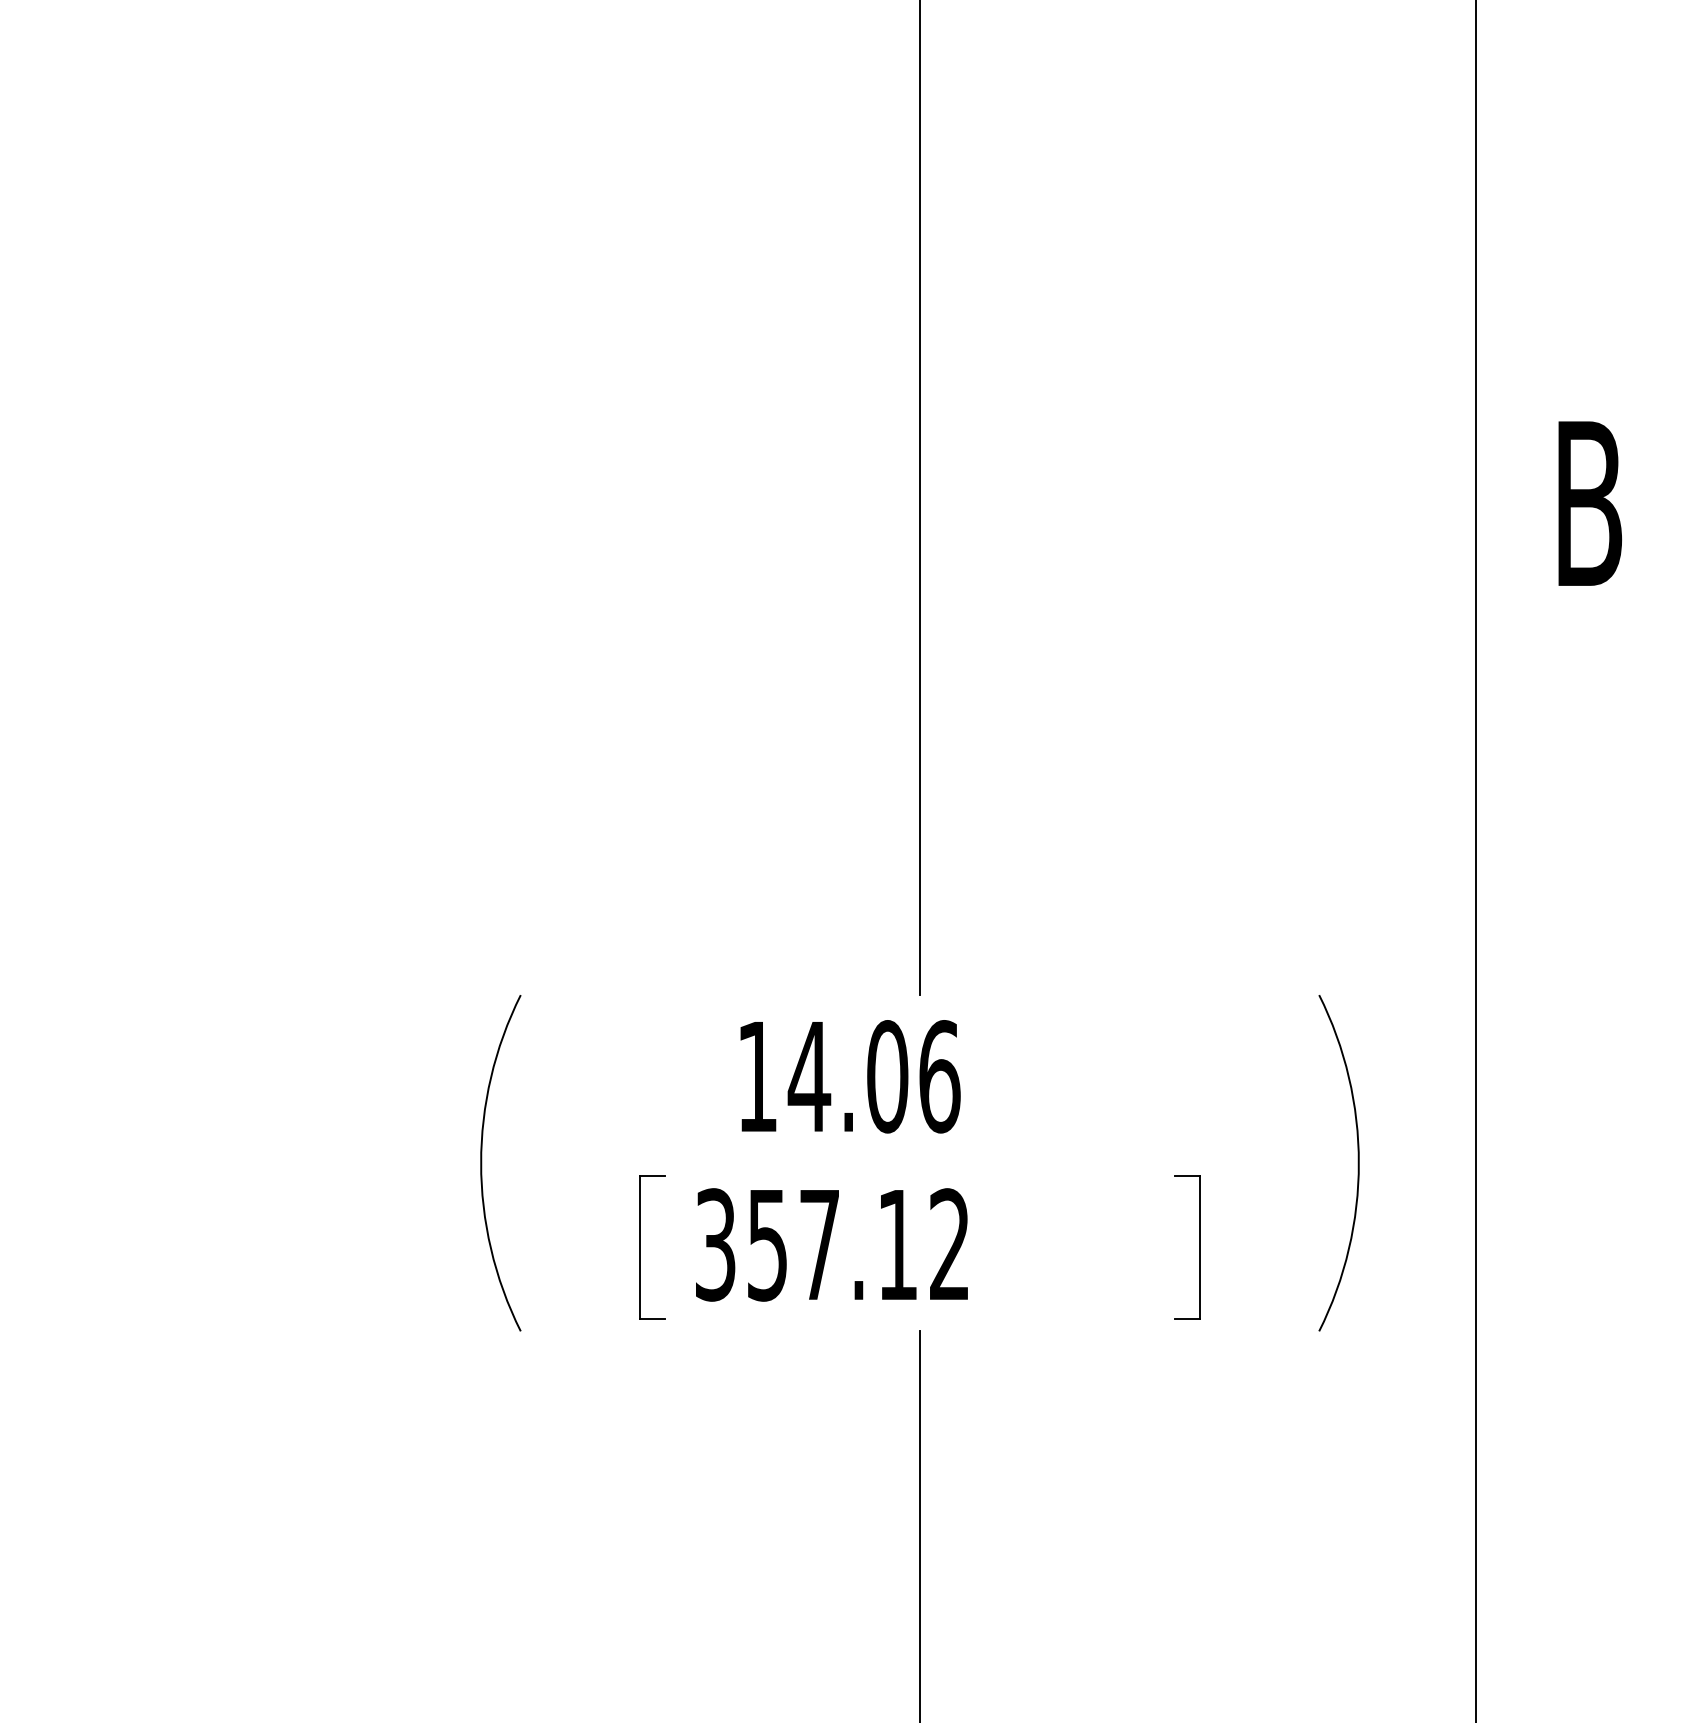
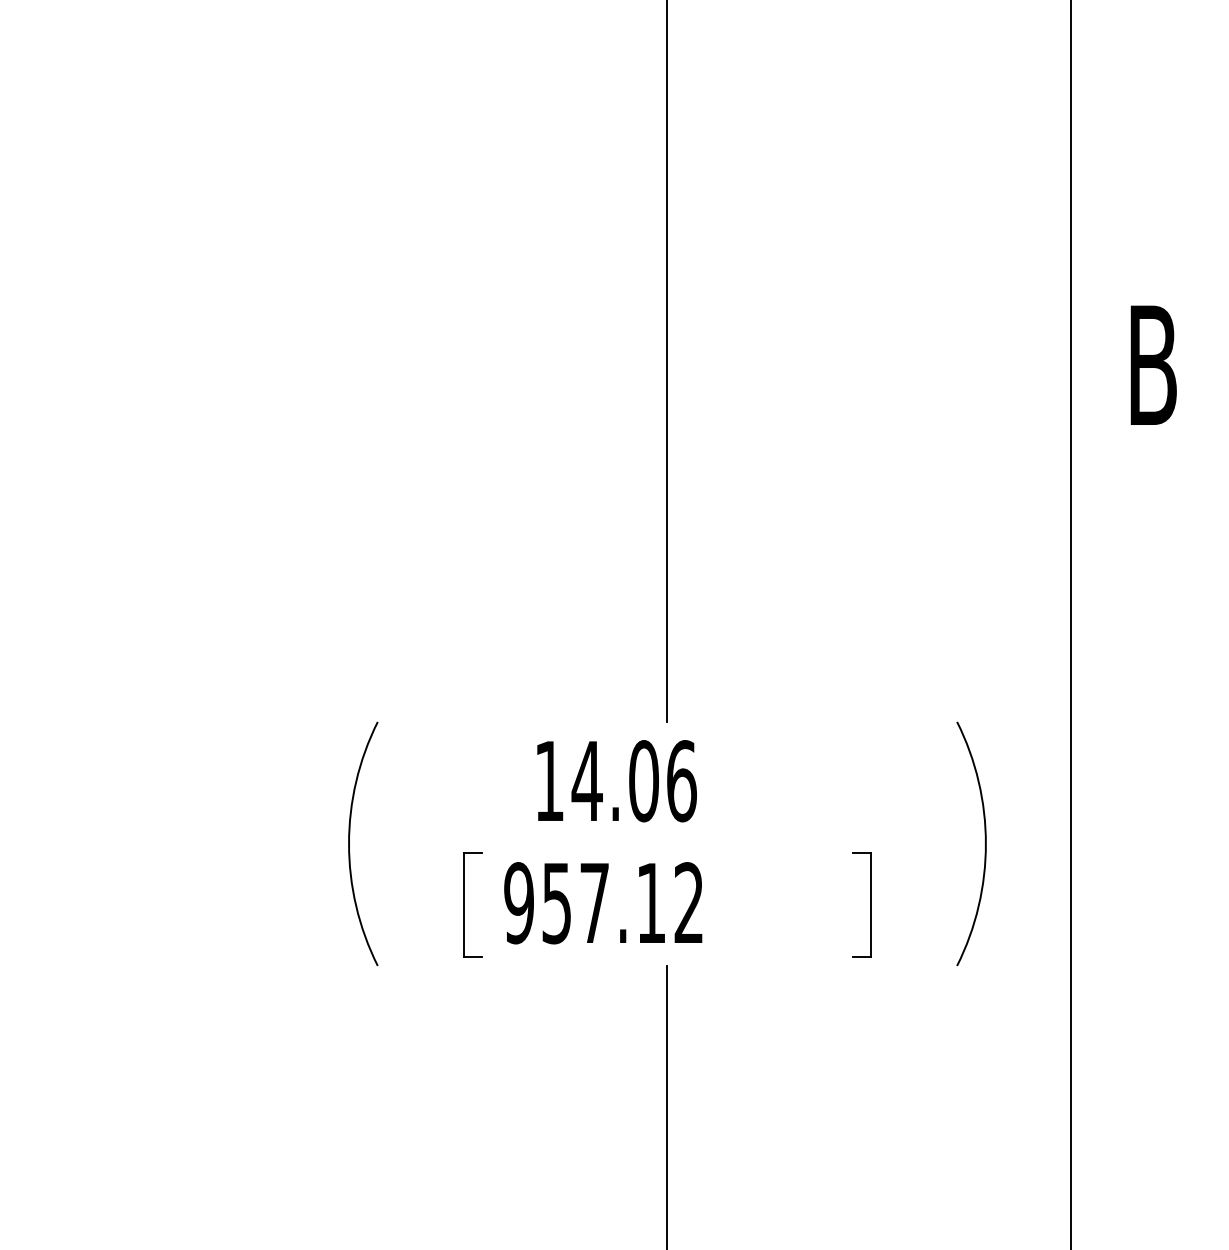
text: (715, 1244) -> (519, 902), 357.12 -> 957.12

